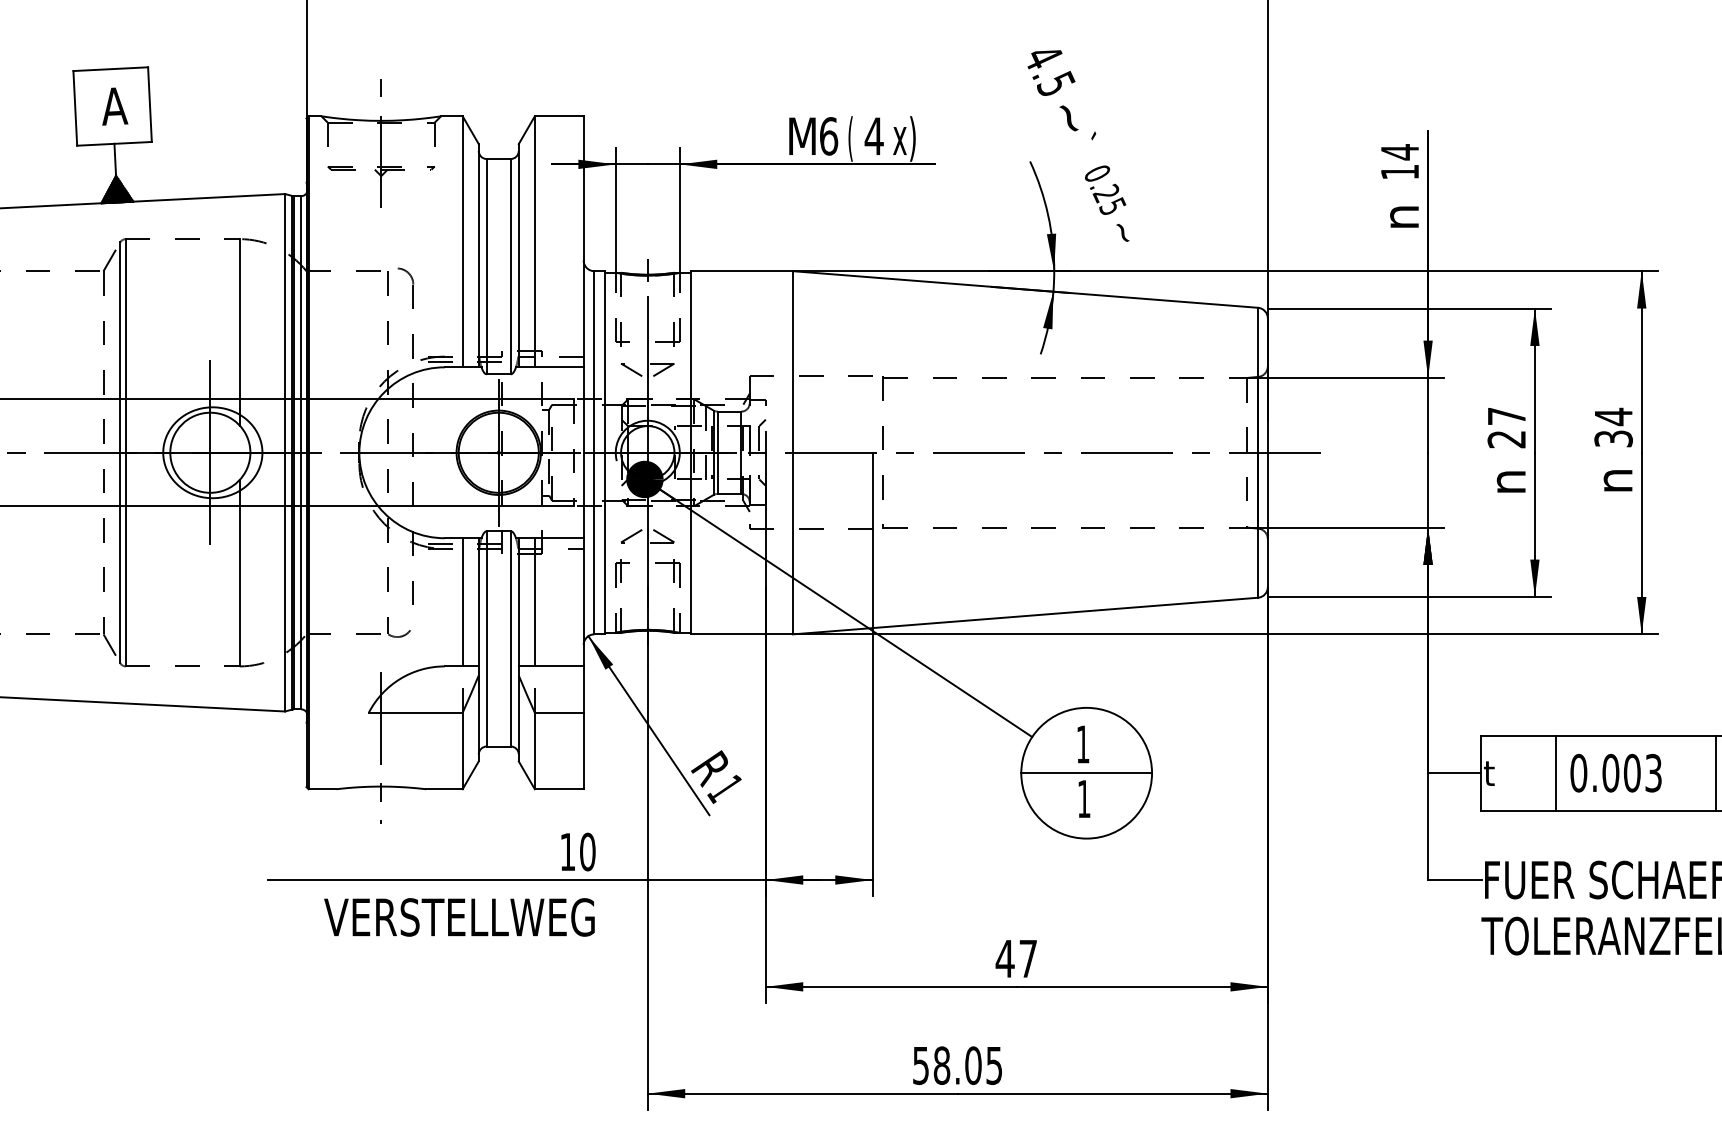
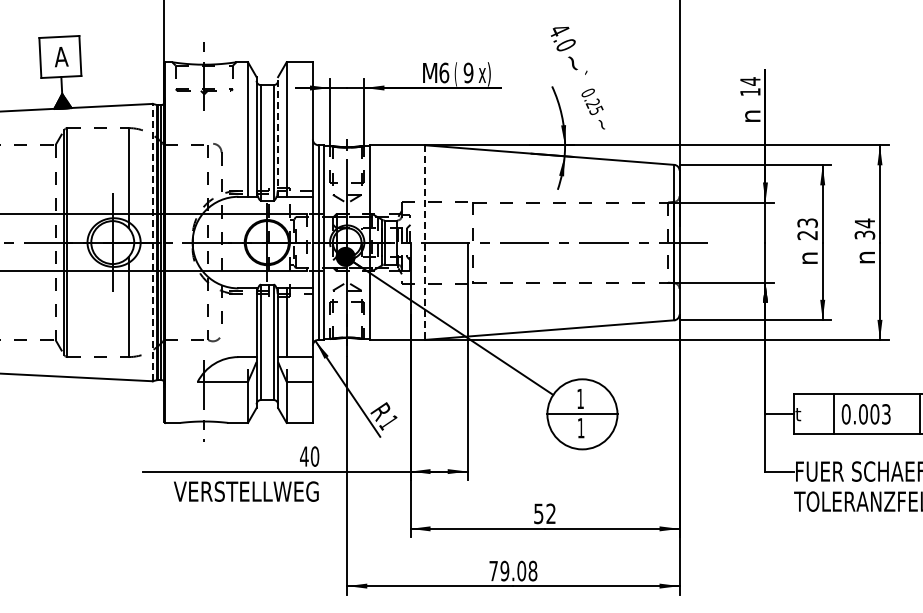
text: (1055, 83) -> (565, 44), 4.5 -> 4.0
text: (874, 135) -> (468, 72), 4 -> 9
line: (519, 254) -> (278, 136), solid -> dashed
text: (1506, 415) -> (807, 222), 27 -> 23
line: (284, 452) -> (152, 242), solid -> dashed
line: (791, 454) -> (424, 243), solid -> dashed
line: (463, 601) -> (248, 322), removed
text: (568, 851) -> (304, 456), 10 -> 40
text: (1015, 958) -> (544, 513), 47 -> 52
text: (958, 1064) -> (513, 570), 58.05 -> 79.08

